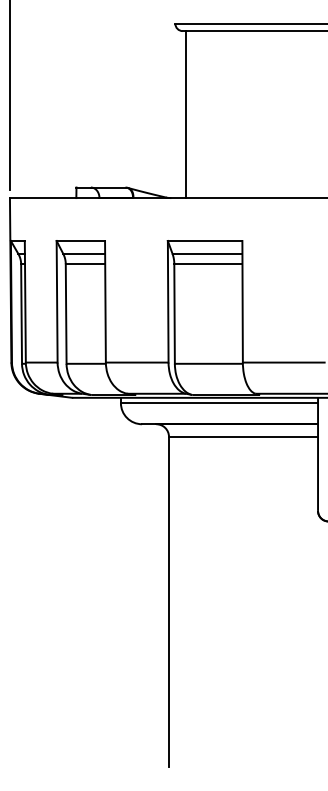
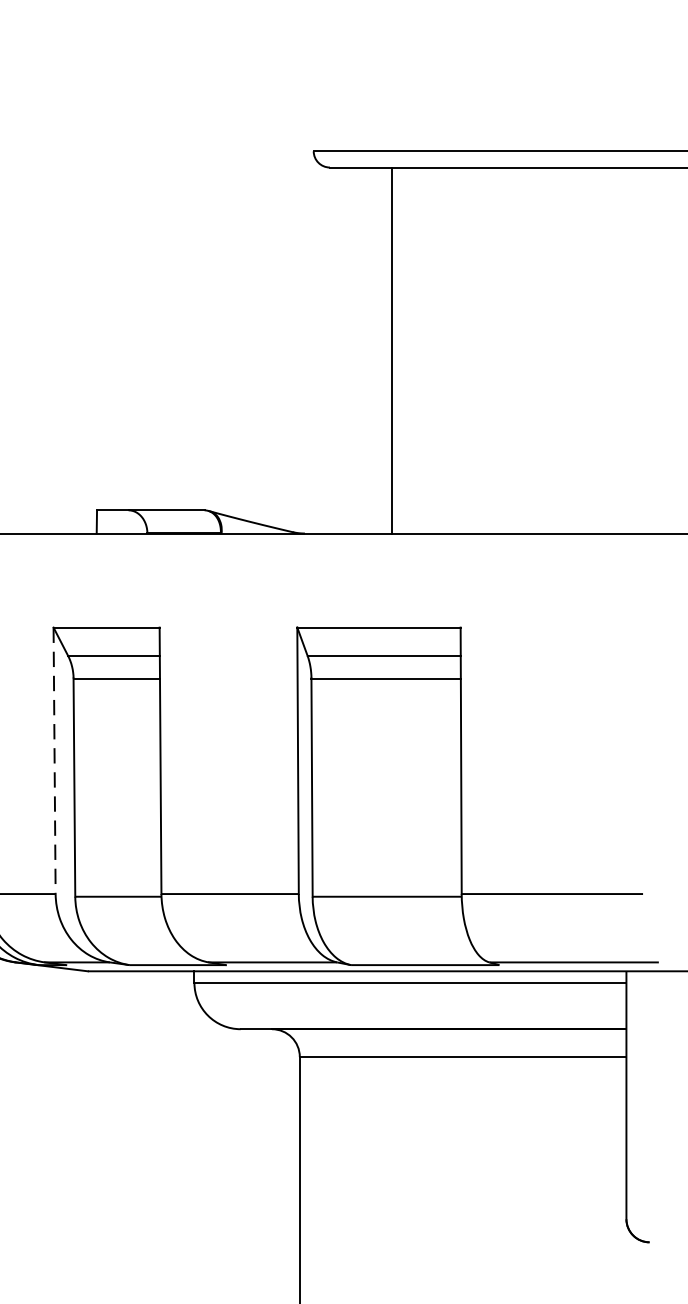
line: (185, 114) -> (390, 350), moved
line: (57, 301) -> (55, 760), solid -> dashed

